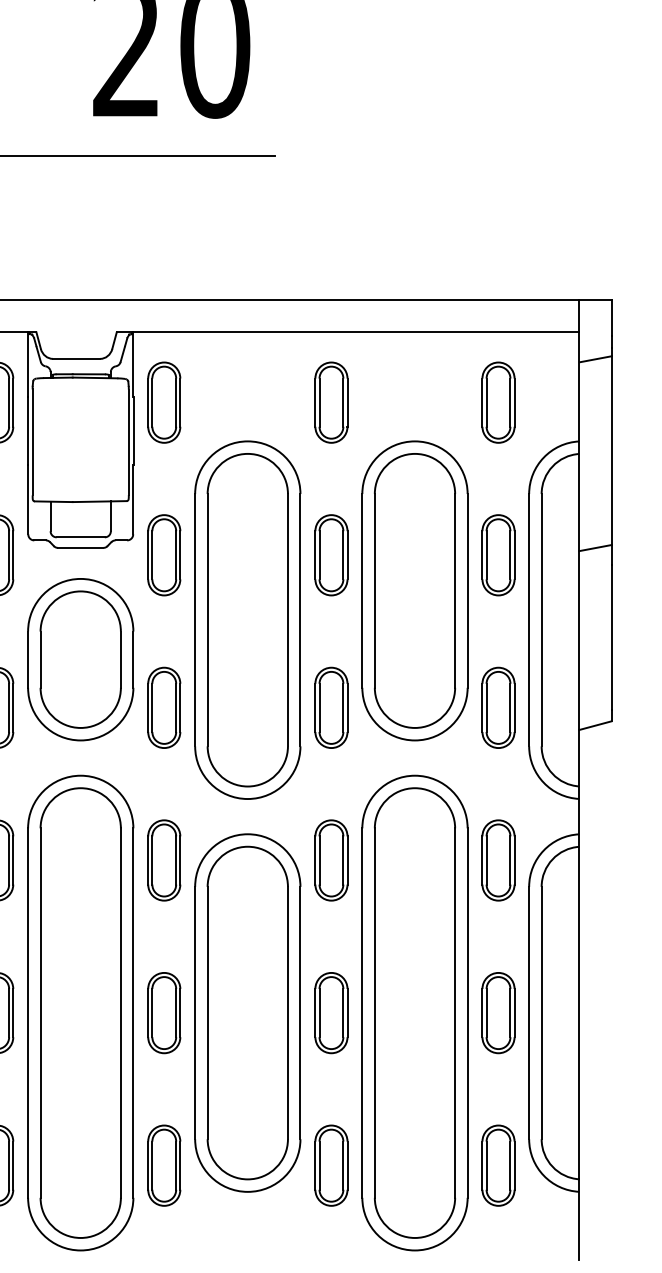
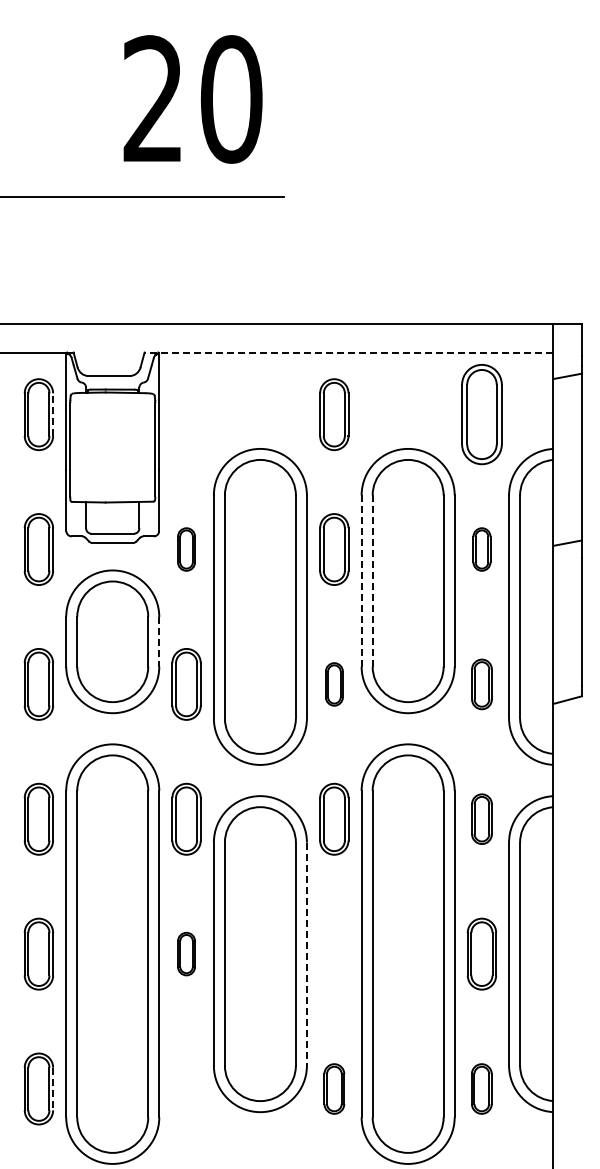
line: (347, 332) -> (348, 352), solid -> dashed
line: (13, 402) -> (53, 414), solid -> dashed
part: (164, 402) -> (186, 414), removed
part: (497, 402) -> (481, 414), size x1.4
part: (164, 555) -> (186, 549), size x0.6
part: (497, 555) -> (481, 549), size x0.6
line: (362, 591) -> (361, 581), solid -> dashed
line: (374, 591) -> (372, 581), solid -> dashed
line: (133, 659) -> (159, 641), solid -> dashed
part: (331, 707) -> (334, 684), size x0.6
part: (497, 707) -> (481, 684), size x0.7
part: (497, 859) -> (481, 818), size x0.7
part: (164, 1012) -> (186, 953), size x0.6
part: (331, 1012) -> (334, 953), removed
line: (299, 1013) -> (306, 954), solid -> dashed
part: (164, 1165) -> (186, 1088), removed
part: (331, 1165) -> (334, 1088), size x0.7
part: (497, 1165) -> (481, 1088), size x0.7
line: (13, 1166) -> (53, 1089), solid -> dashed

